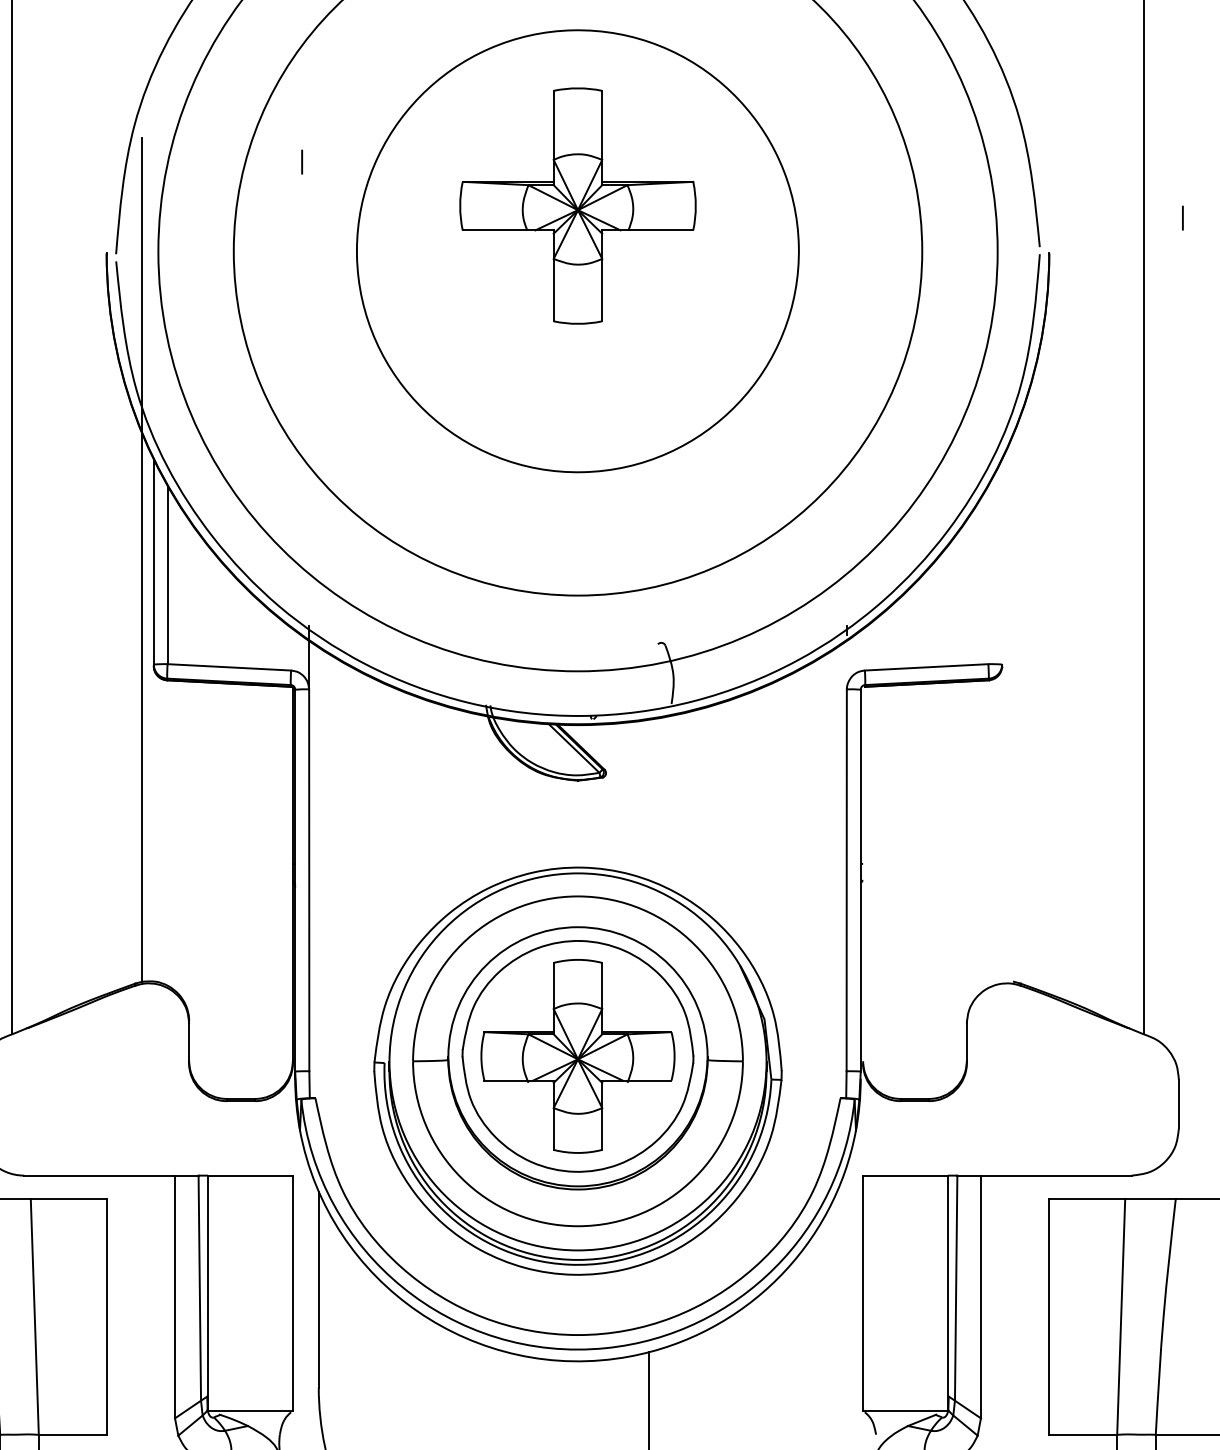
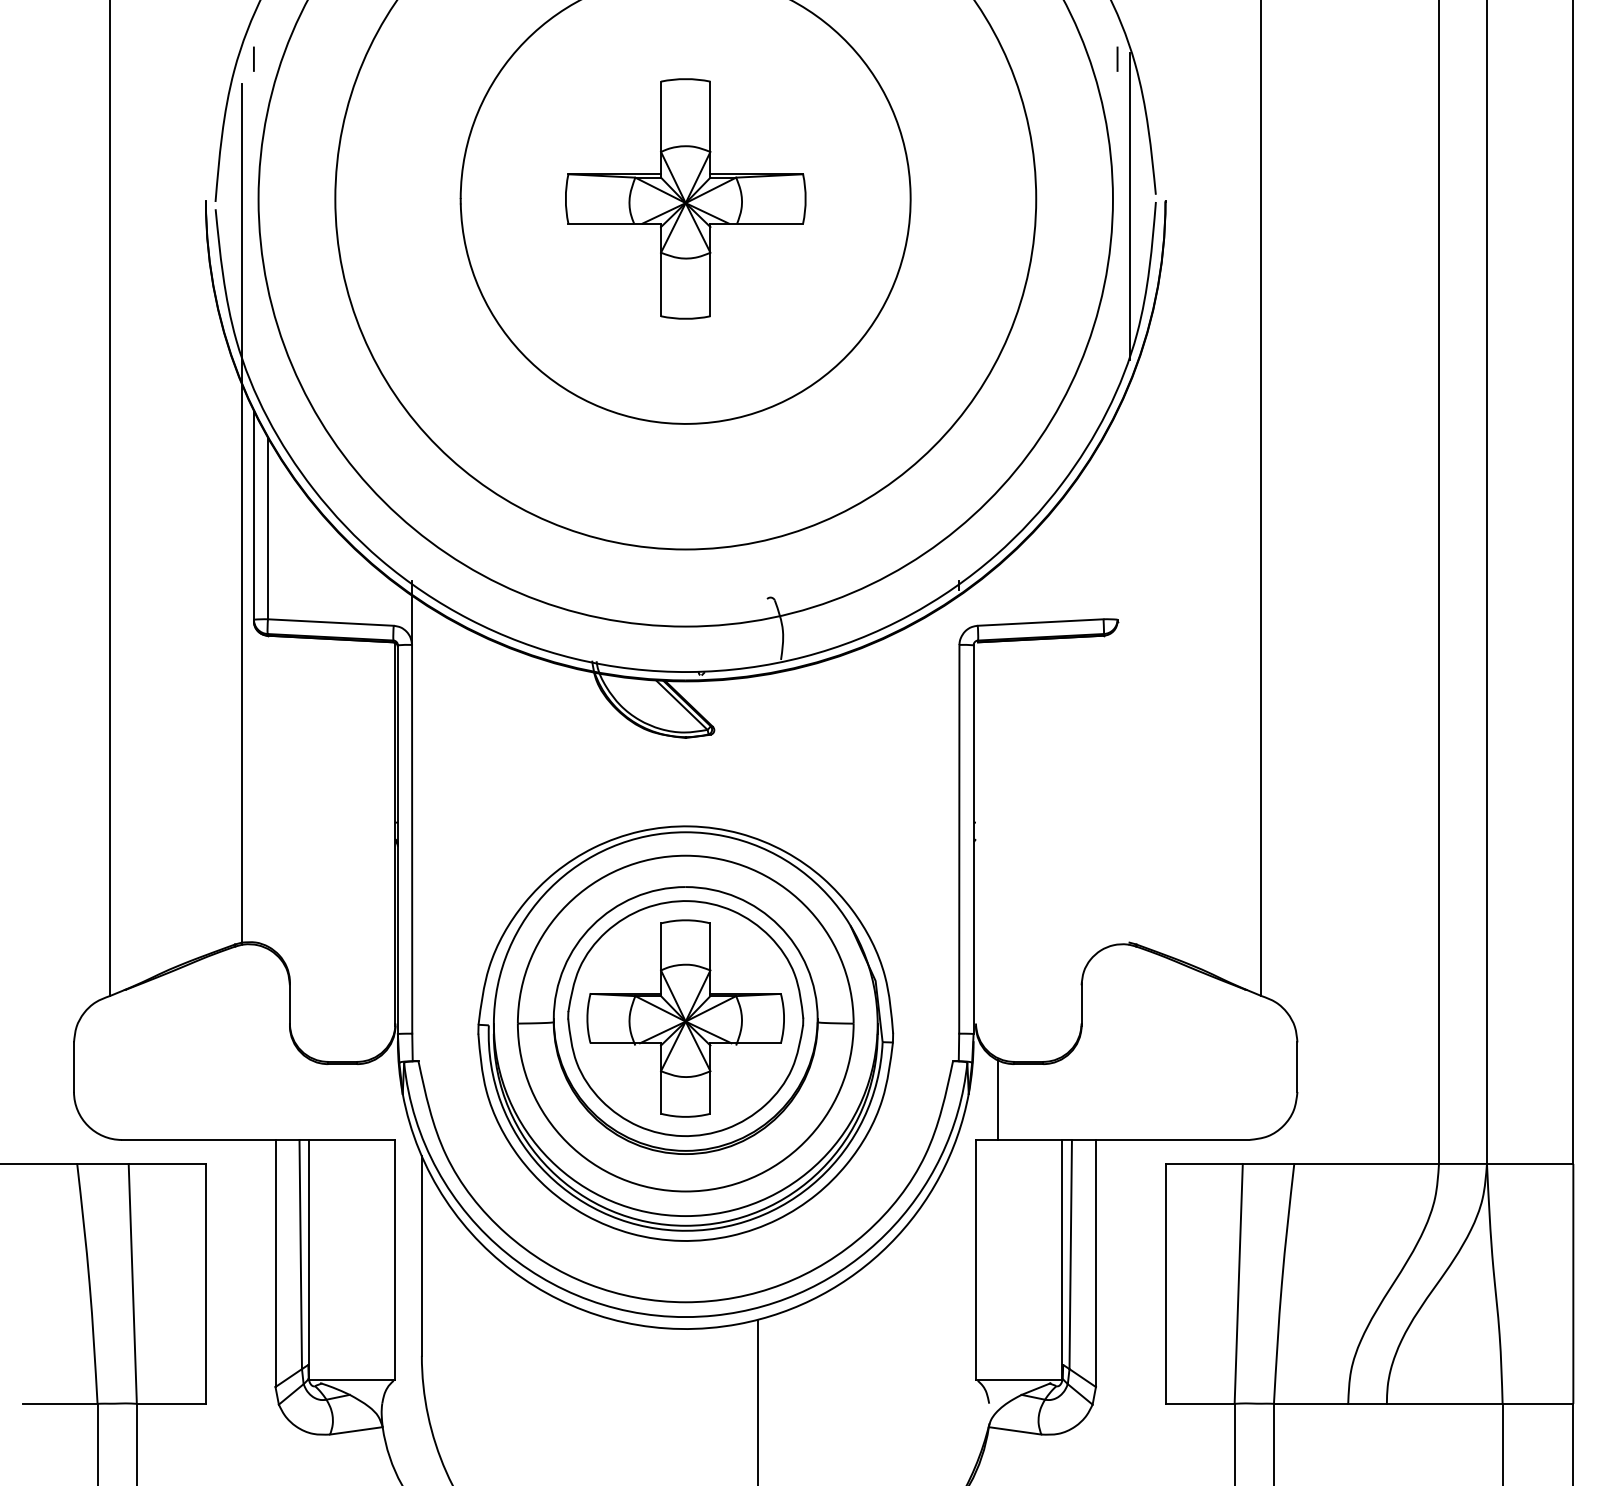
line: (301, 161) -> (253, 58), moved
part: (577, 205) -> (685, 198), moved
line: (1182, 217) -> (1117, 58), moved
line: (1013, 257) -> (1129, 205), added
line: (884, 1135) -> (997, 1099), added

